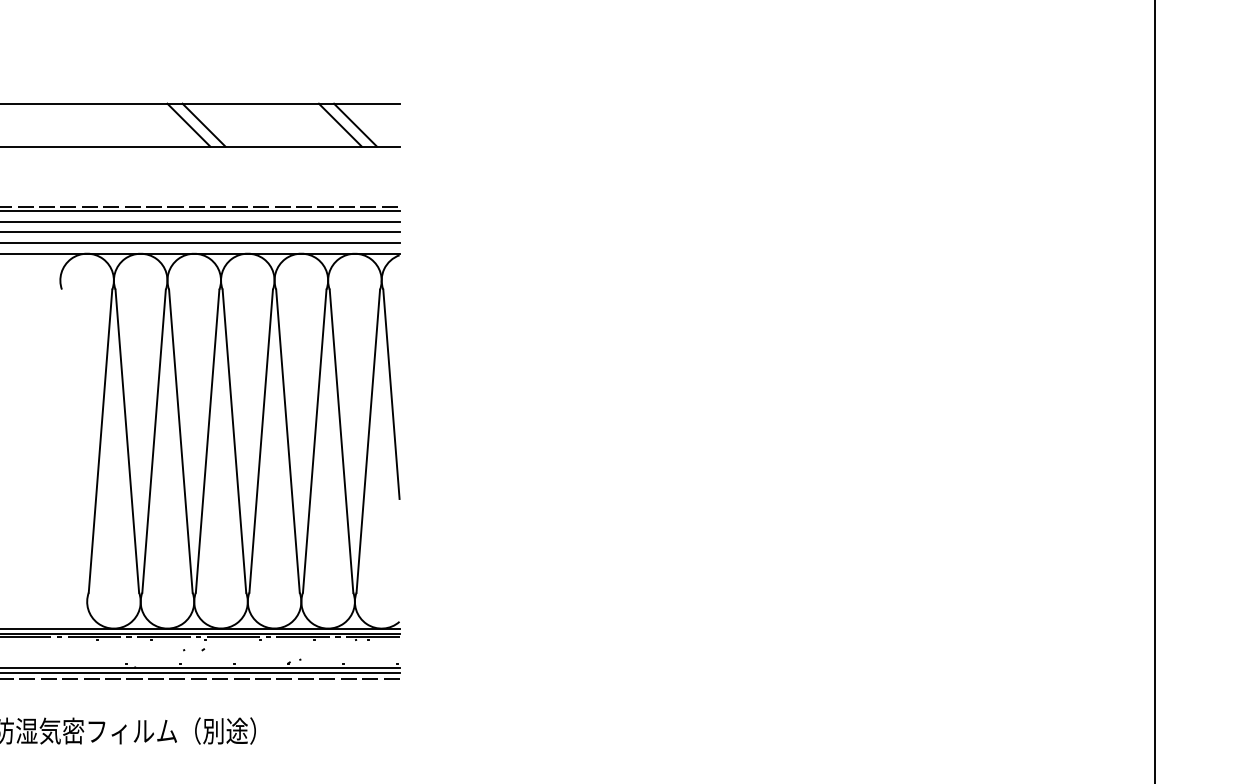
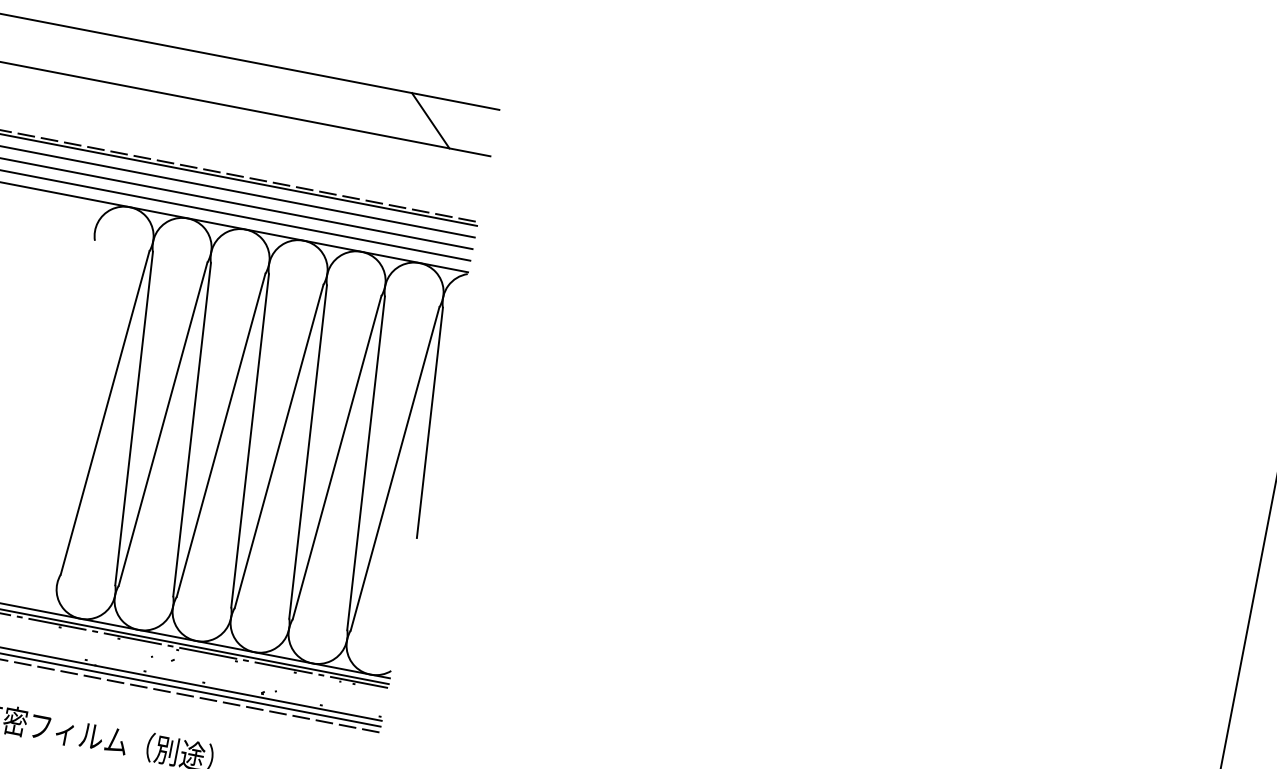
line: (188, 124) -> (266, 88), removed
line: (203, 124) -> (282, 91), removed
line: (355, 124) -> (447, 123), removed

